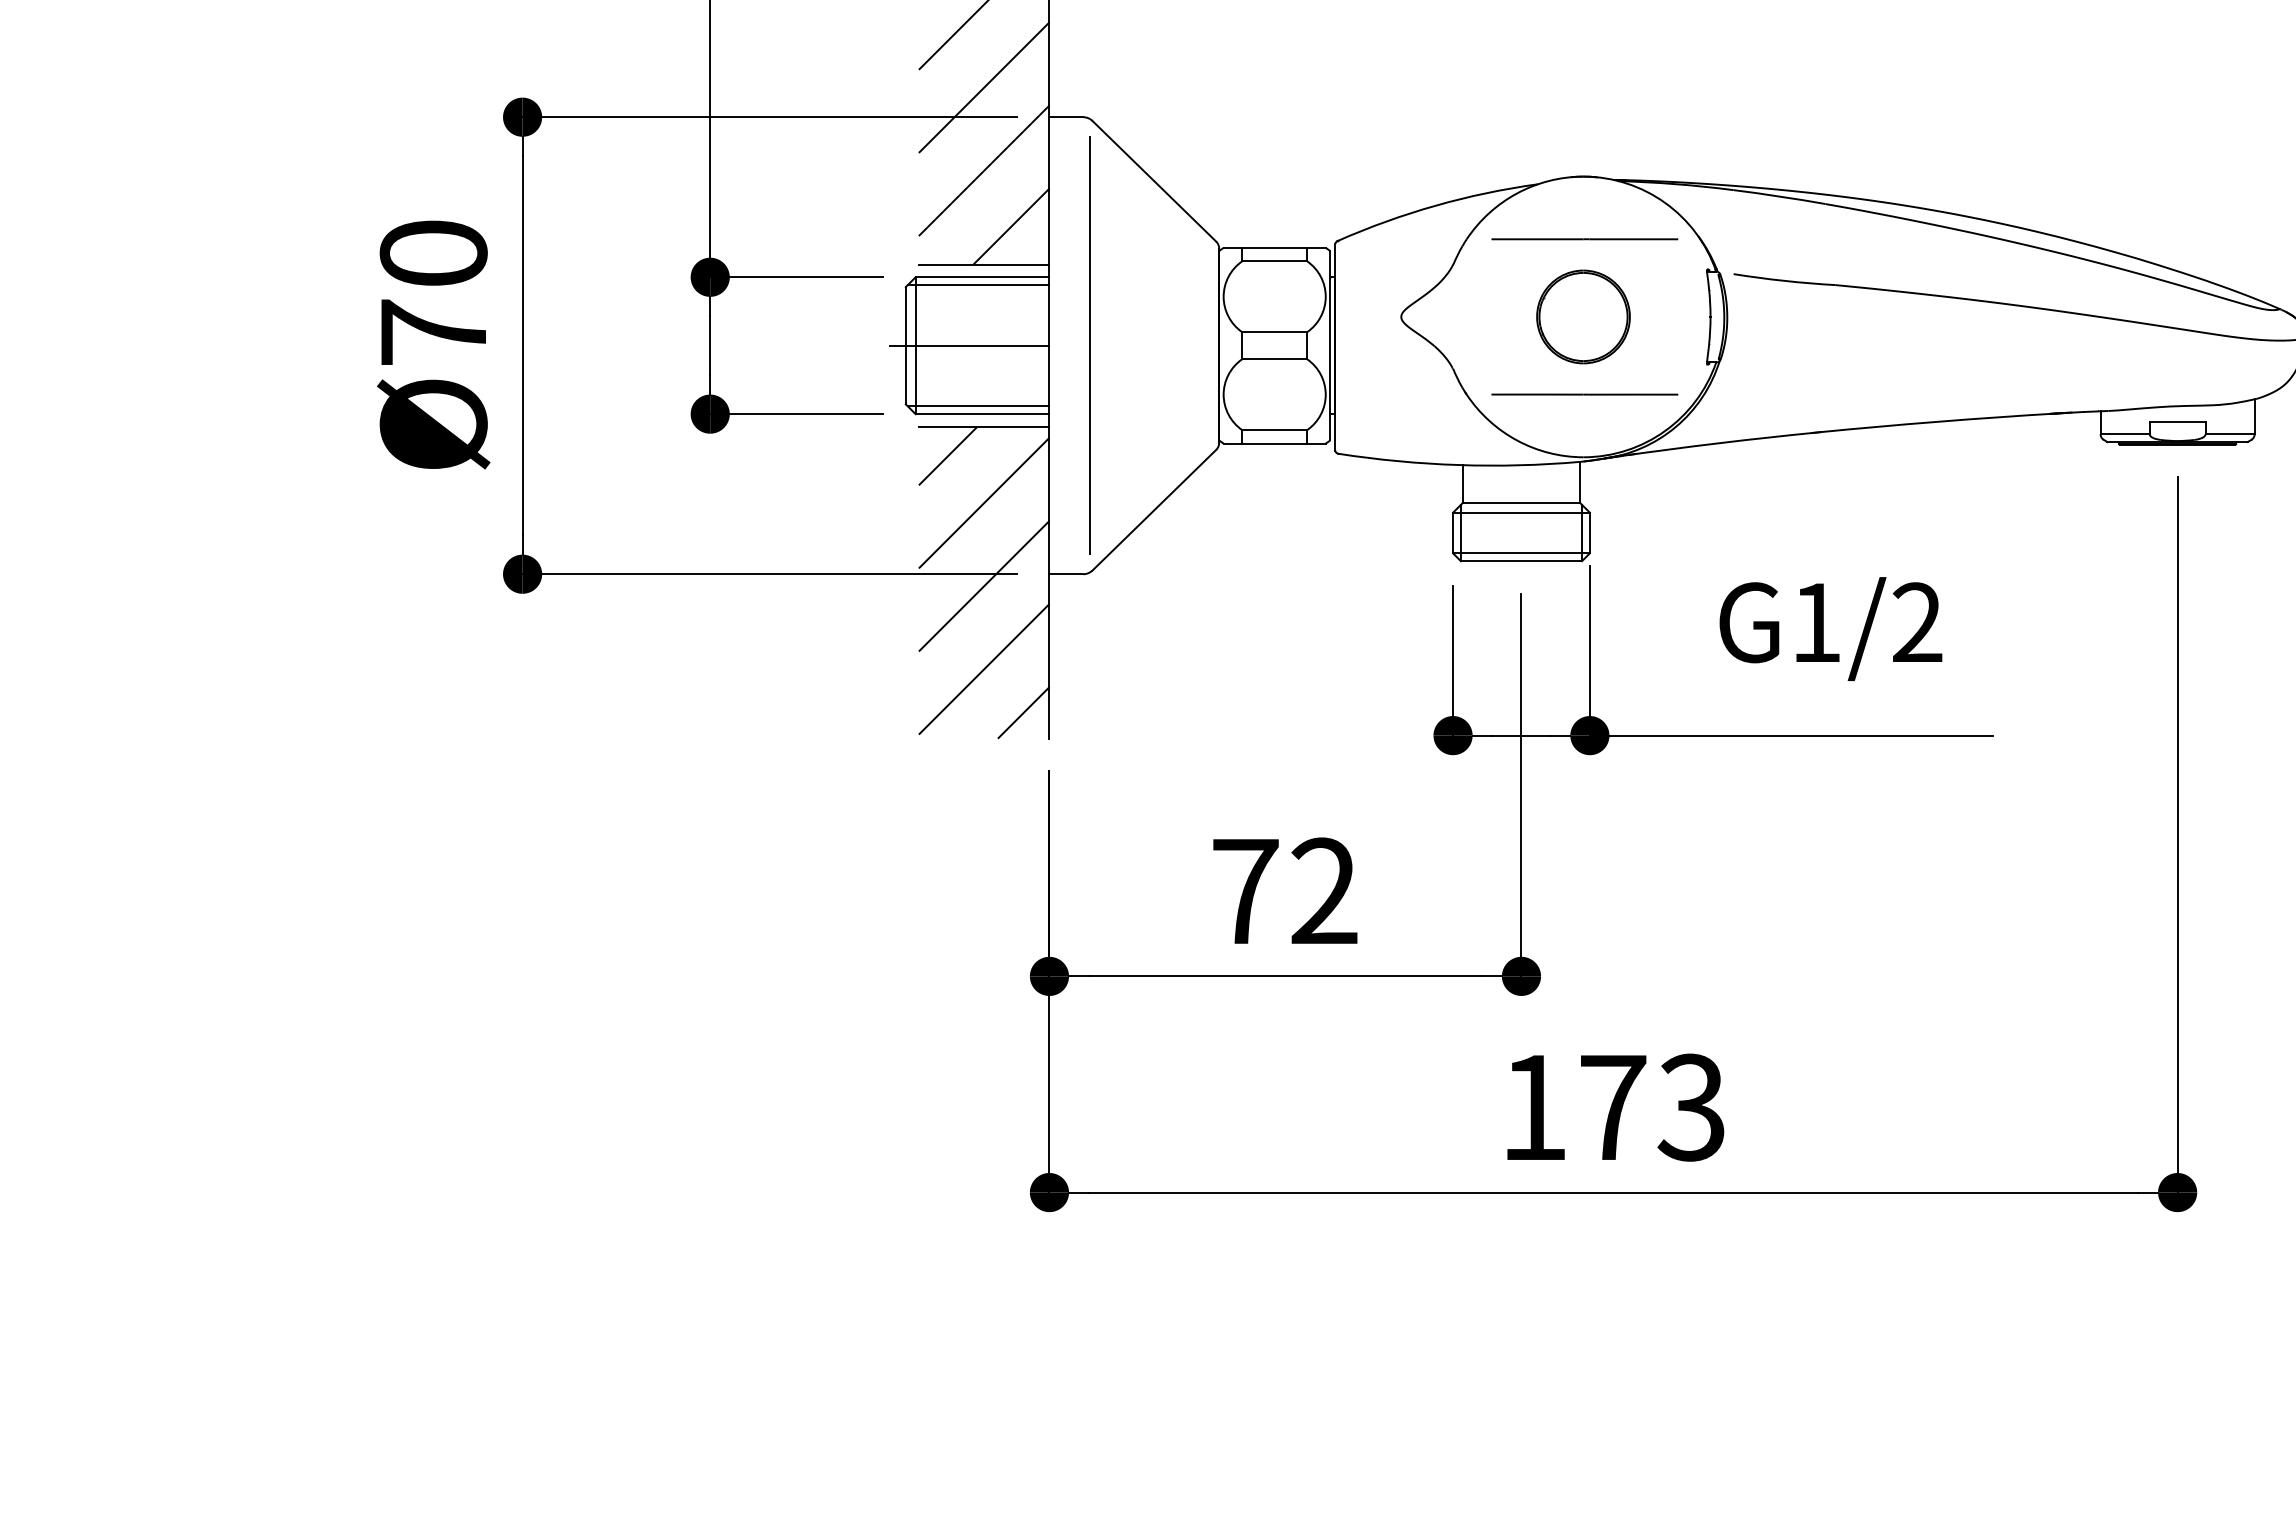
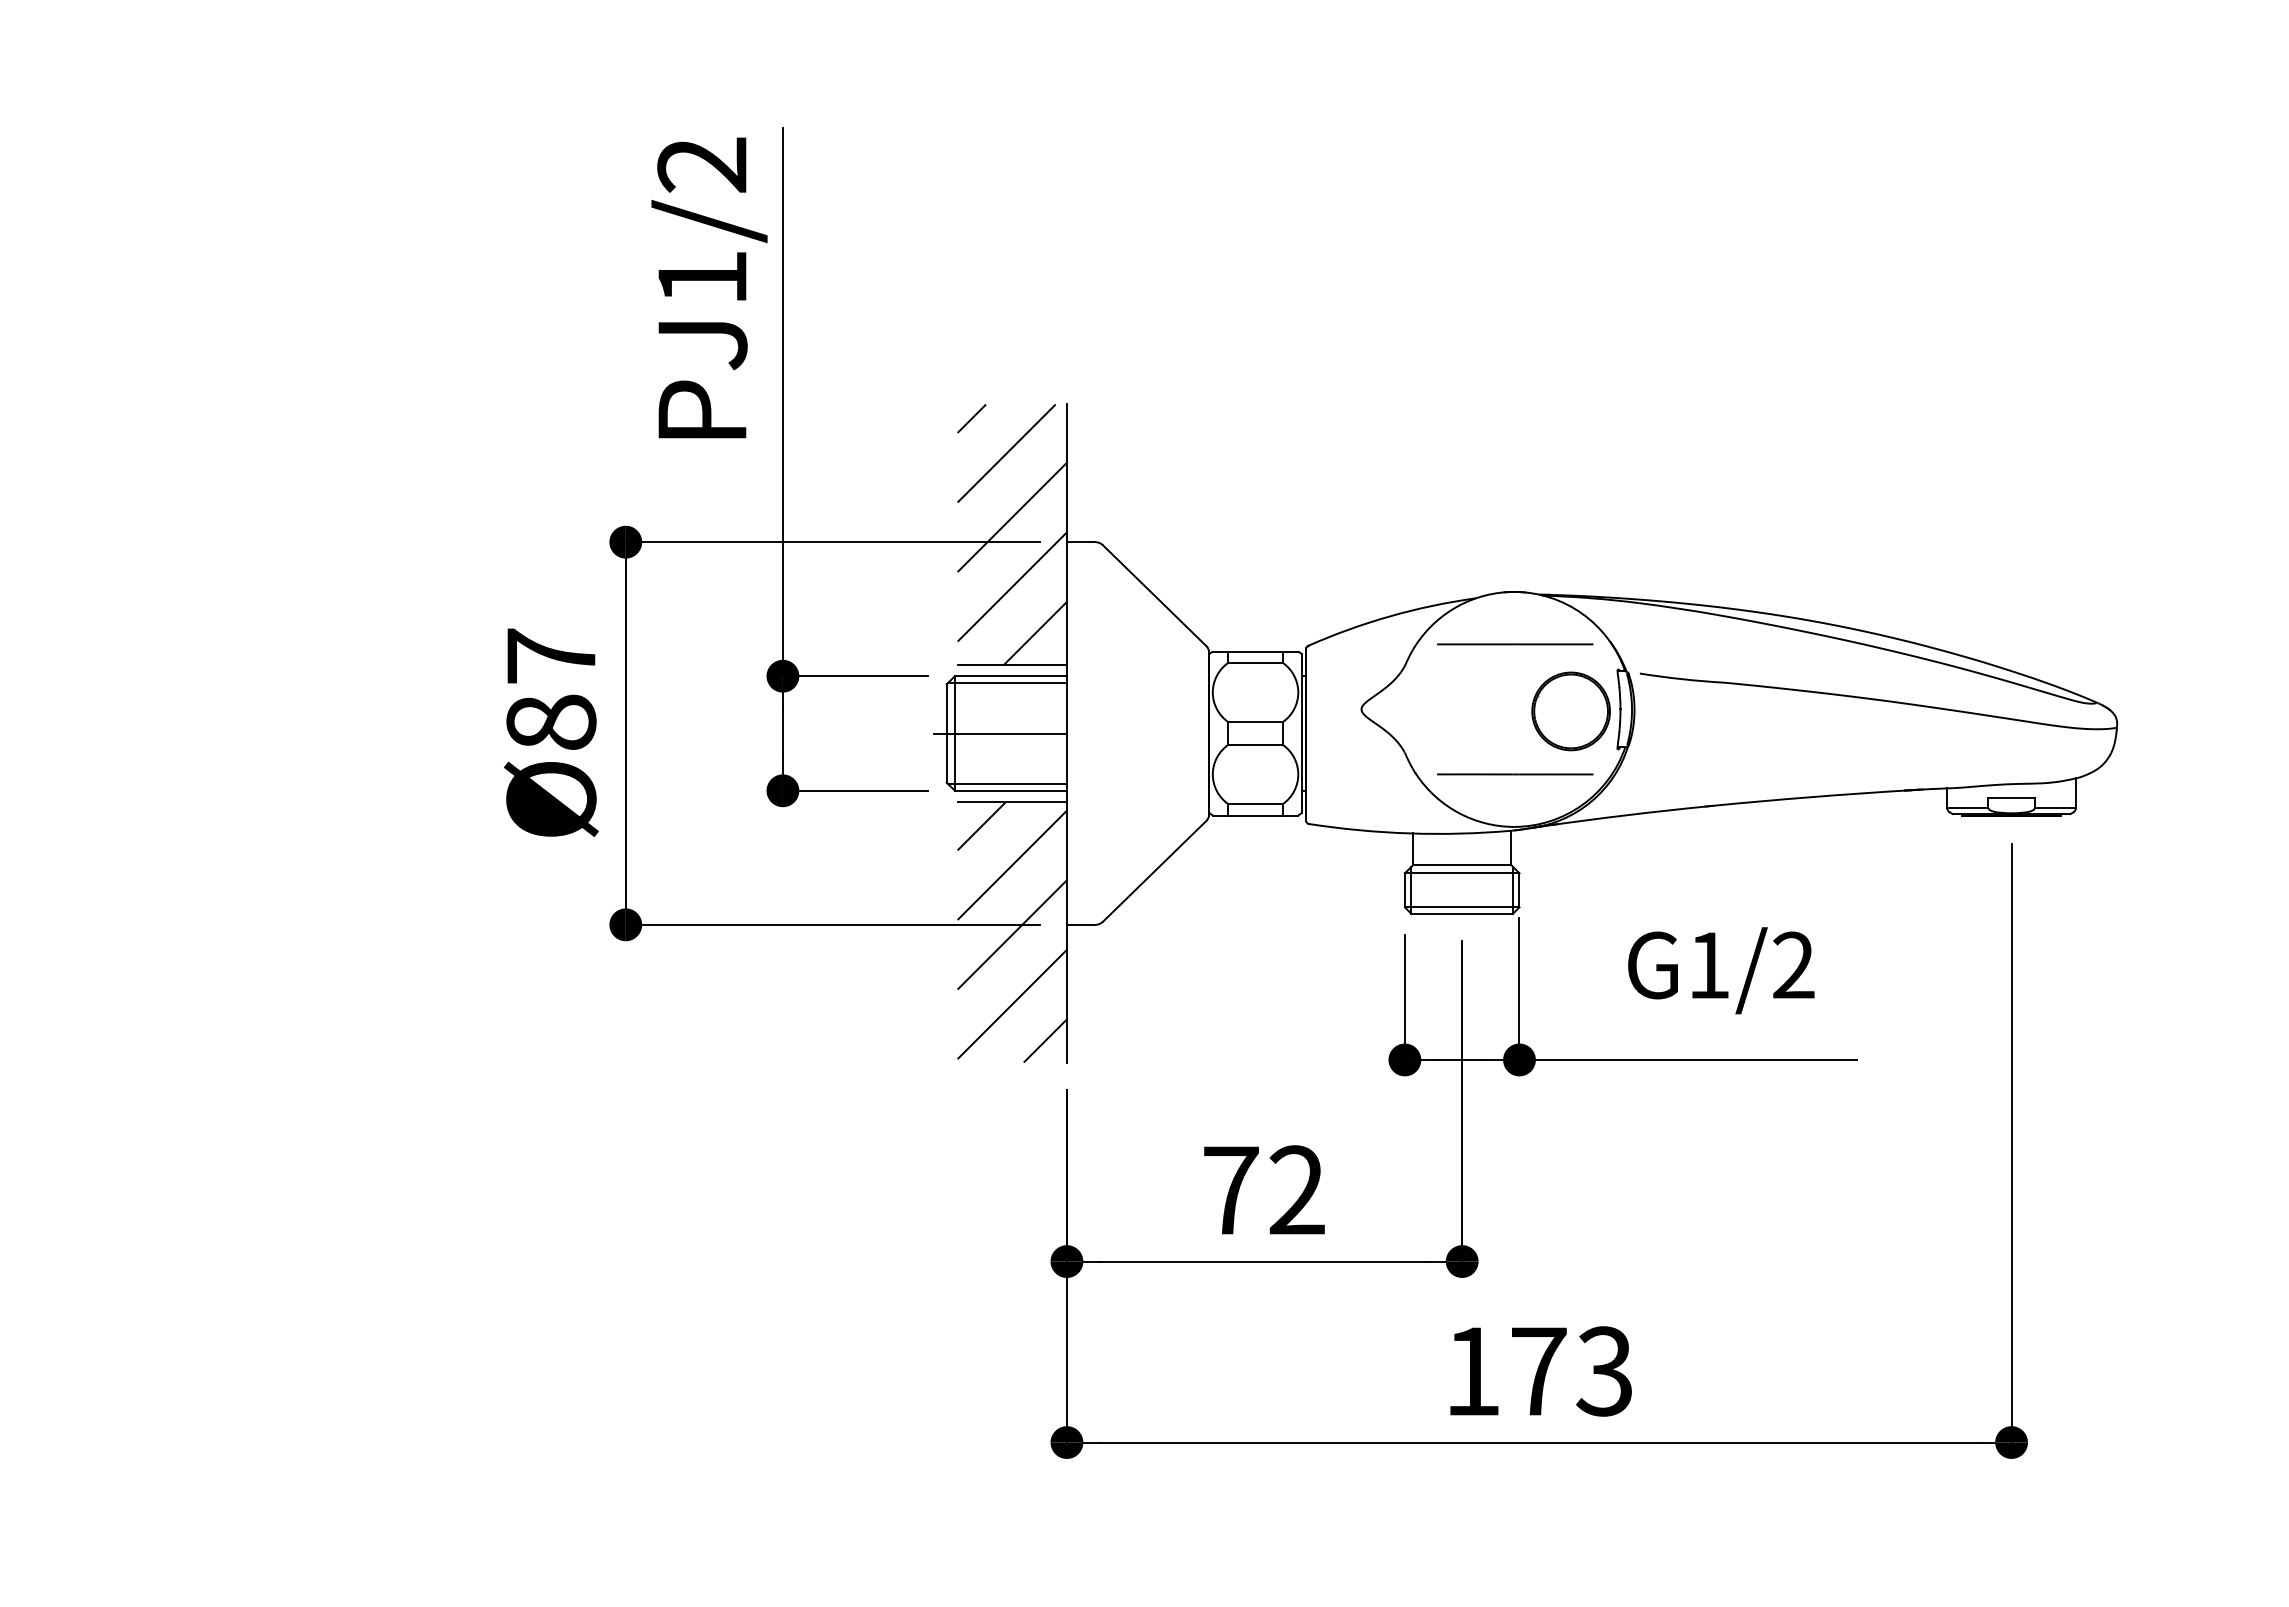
text: (433, 291) -> (551, 688), Ø70 -> Ø87
part: (1582, 317) -> (1570, 711), moved
line: (1089, 345) -> (1100, 733), removed

